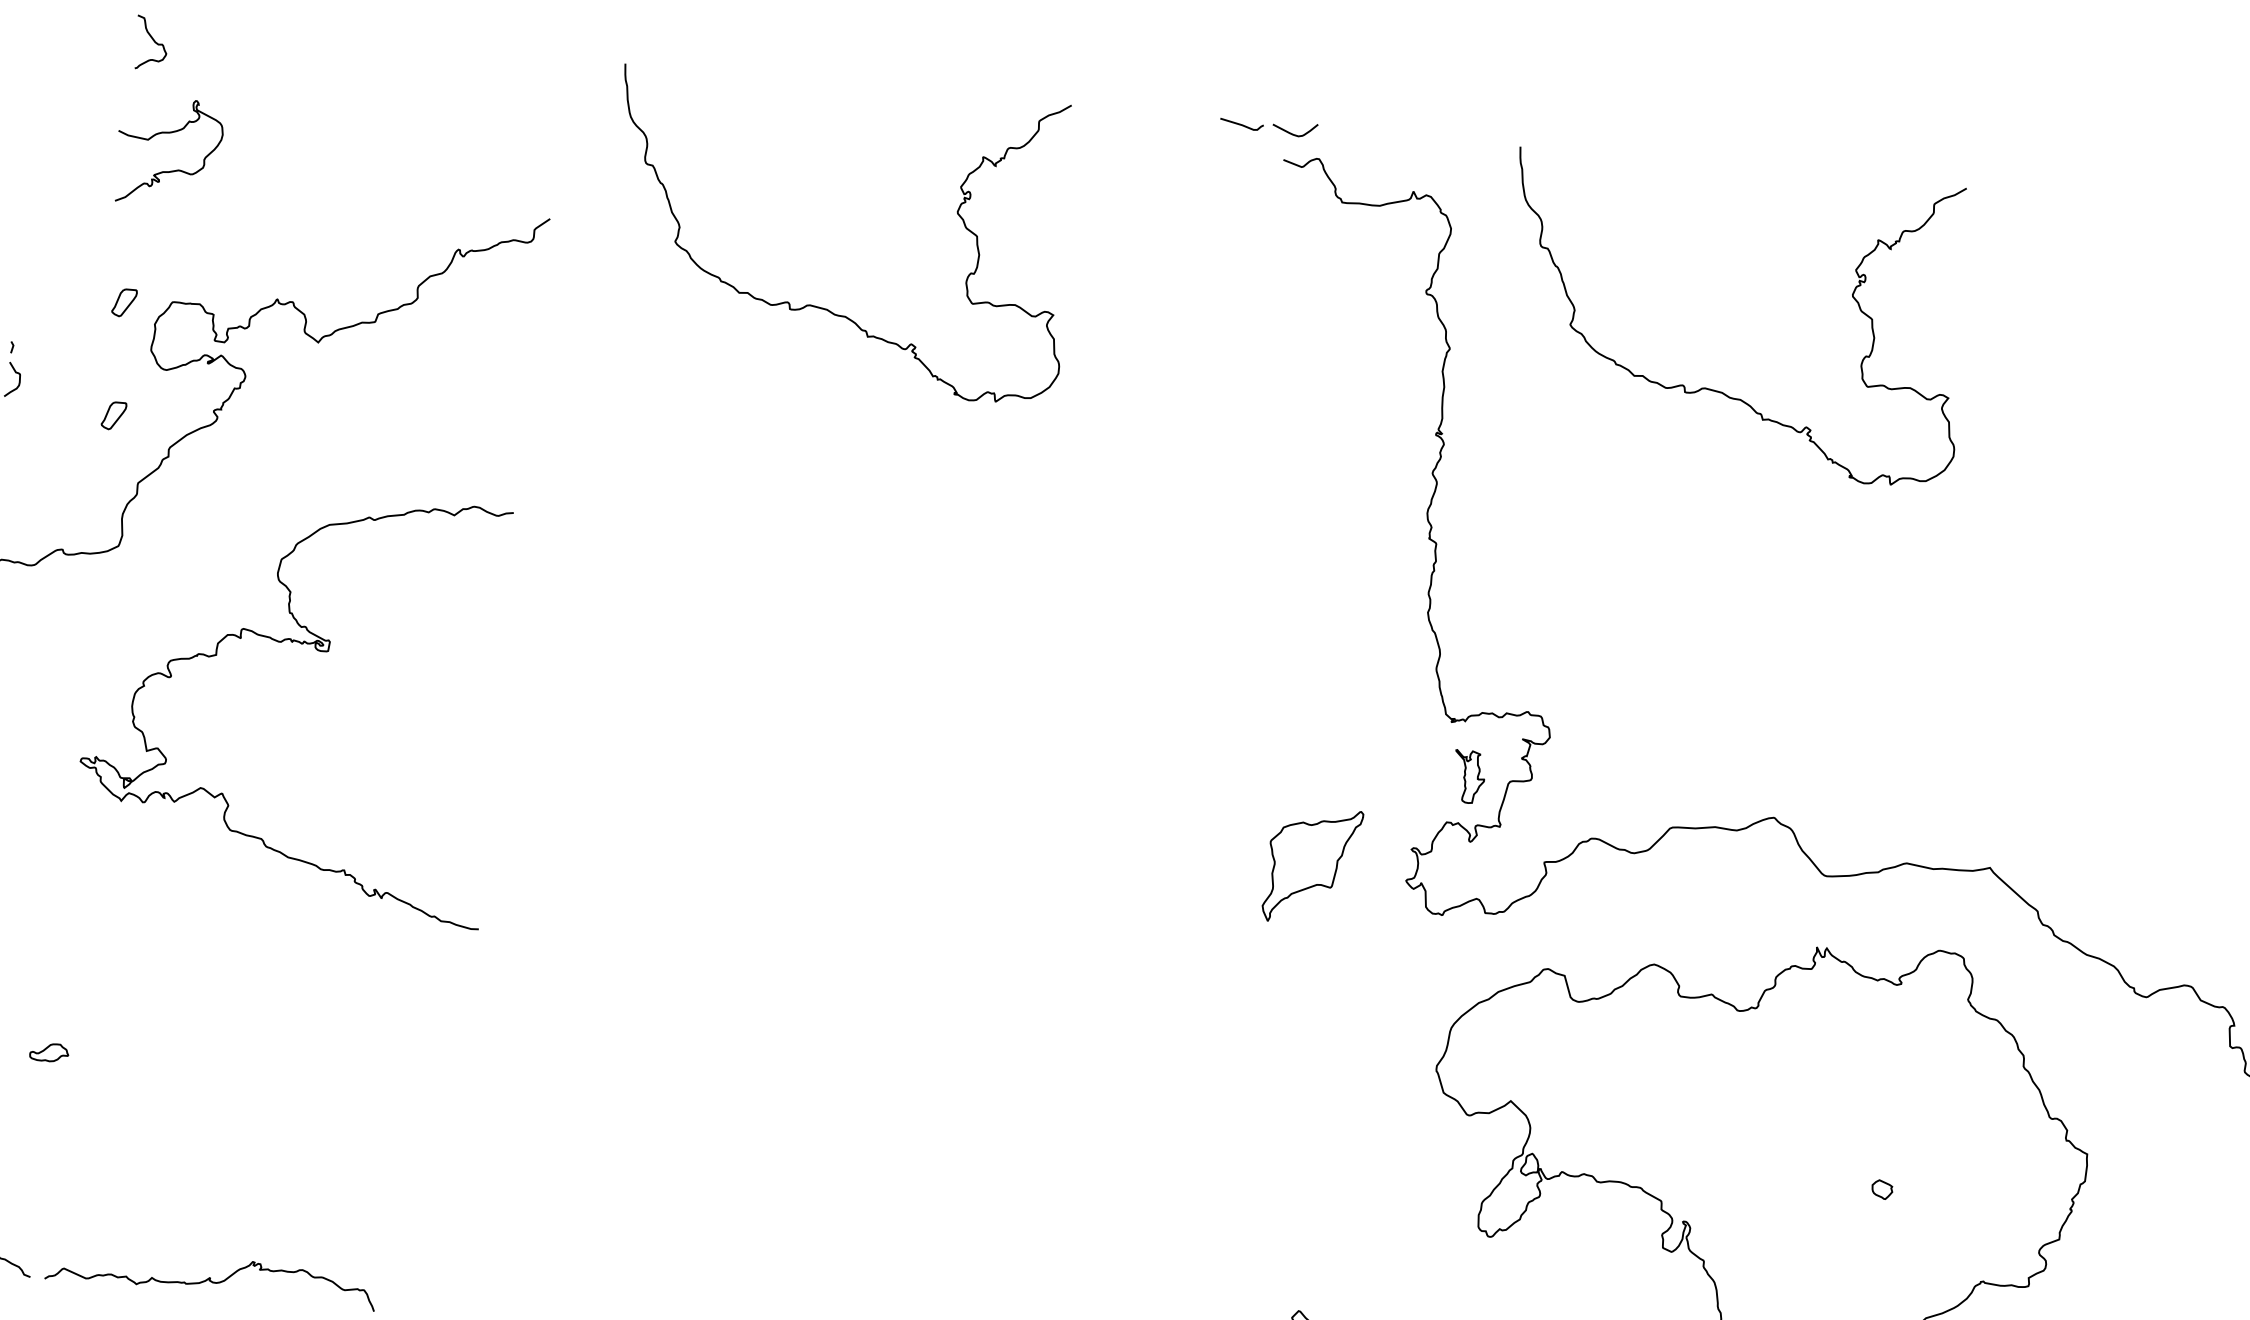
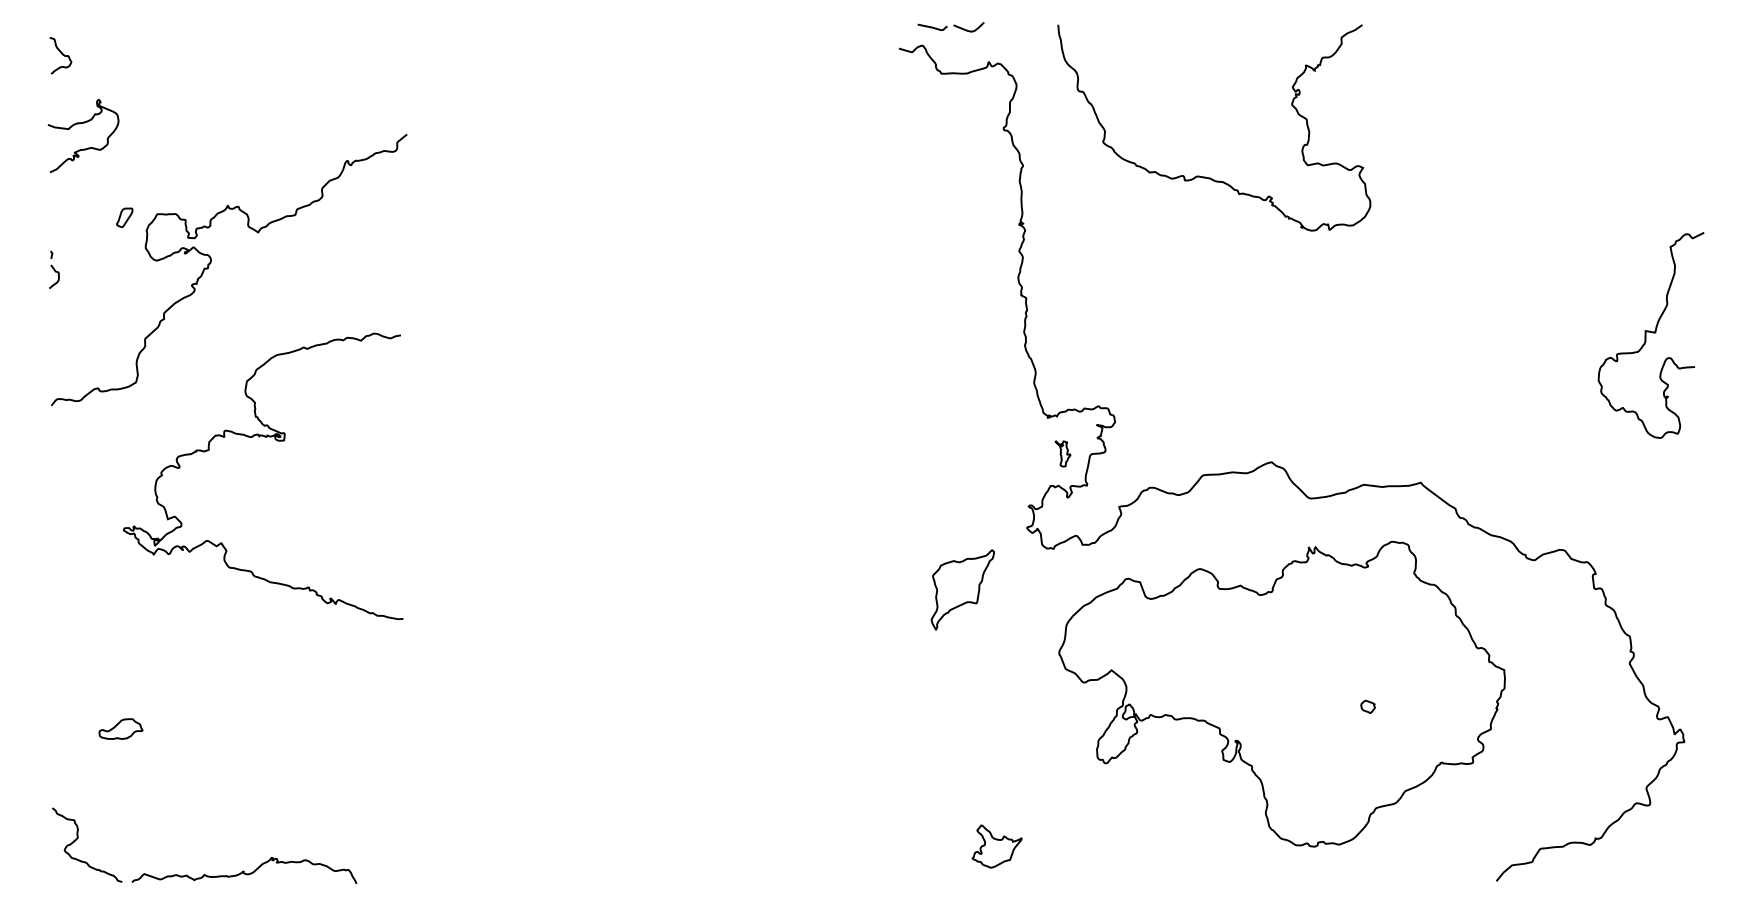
curve: (152, 41) -> (61, 54), moved
part: (1268, 127) -> (950, 27), moved
curve: (173, 169) -> (87, 147), moved
curve: (820, 306) -> (595, 176), removed
part: (113, 415) -> (124, 294), removed
part: (1468, 776) -> (1062, 453), size x0.71
part: (1312, 865) -> (962, 589), moved
part: (48, 1051) -> (120, 728), size x1.67

